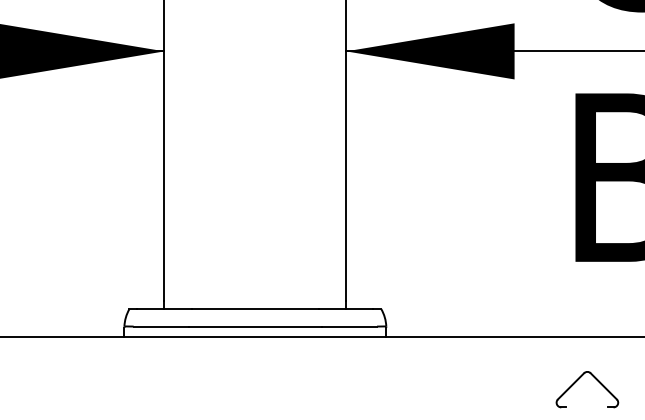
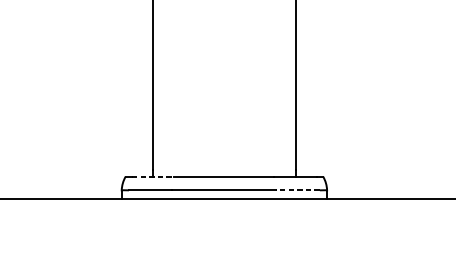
line: (164, 309) -> (153, 176), solid -> dashed
line: (349, 326) -> (298, 190), solid -> dashed

